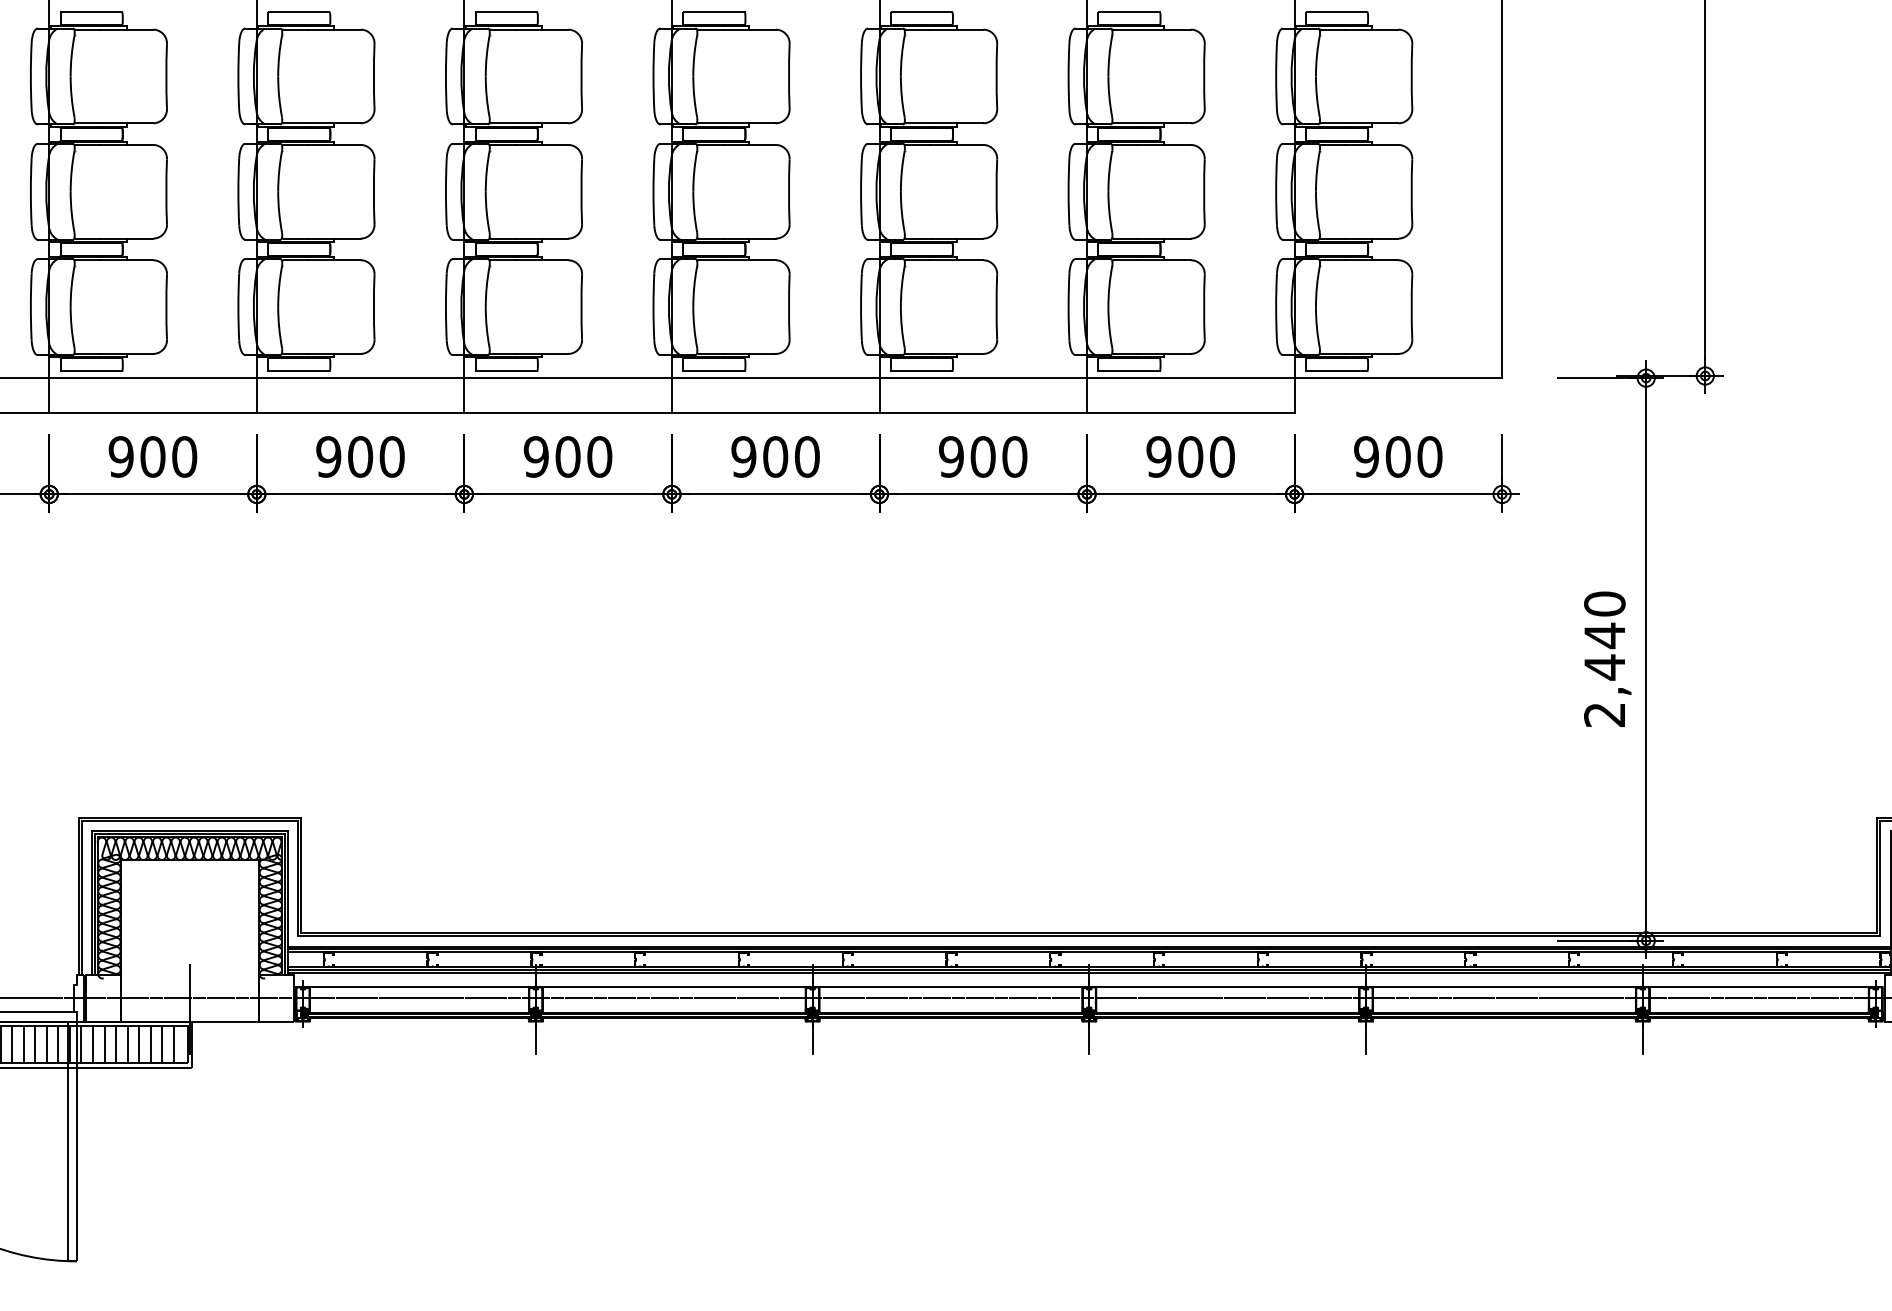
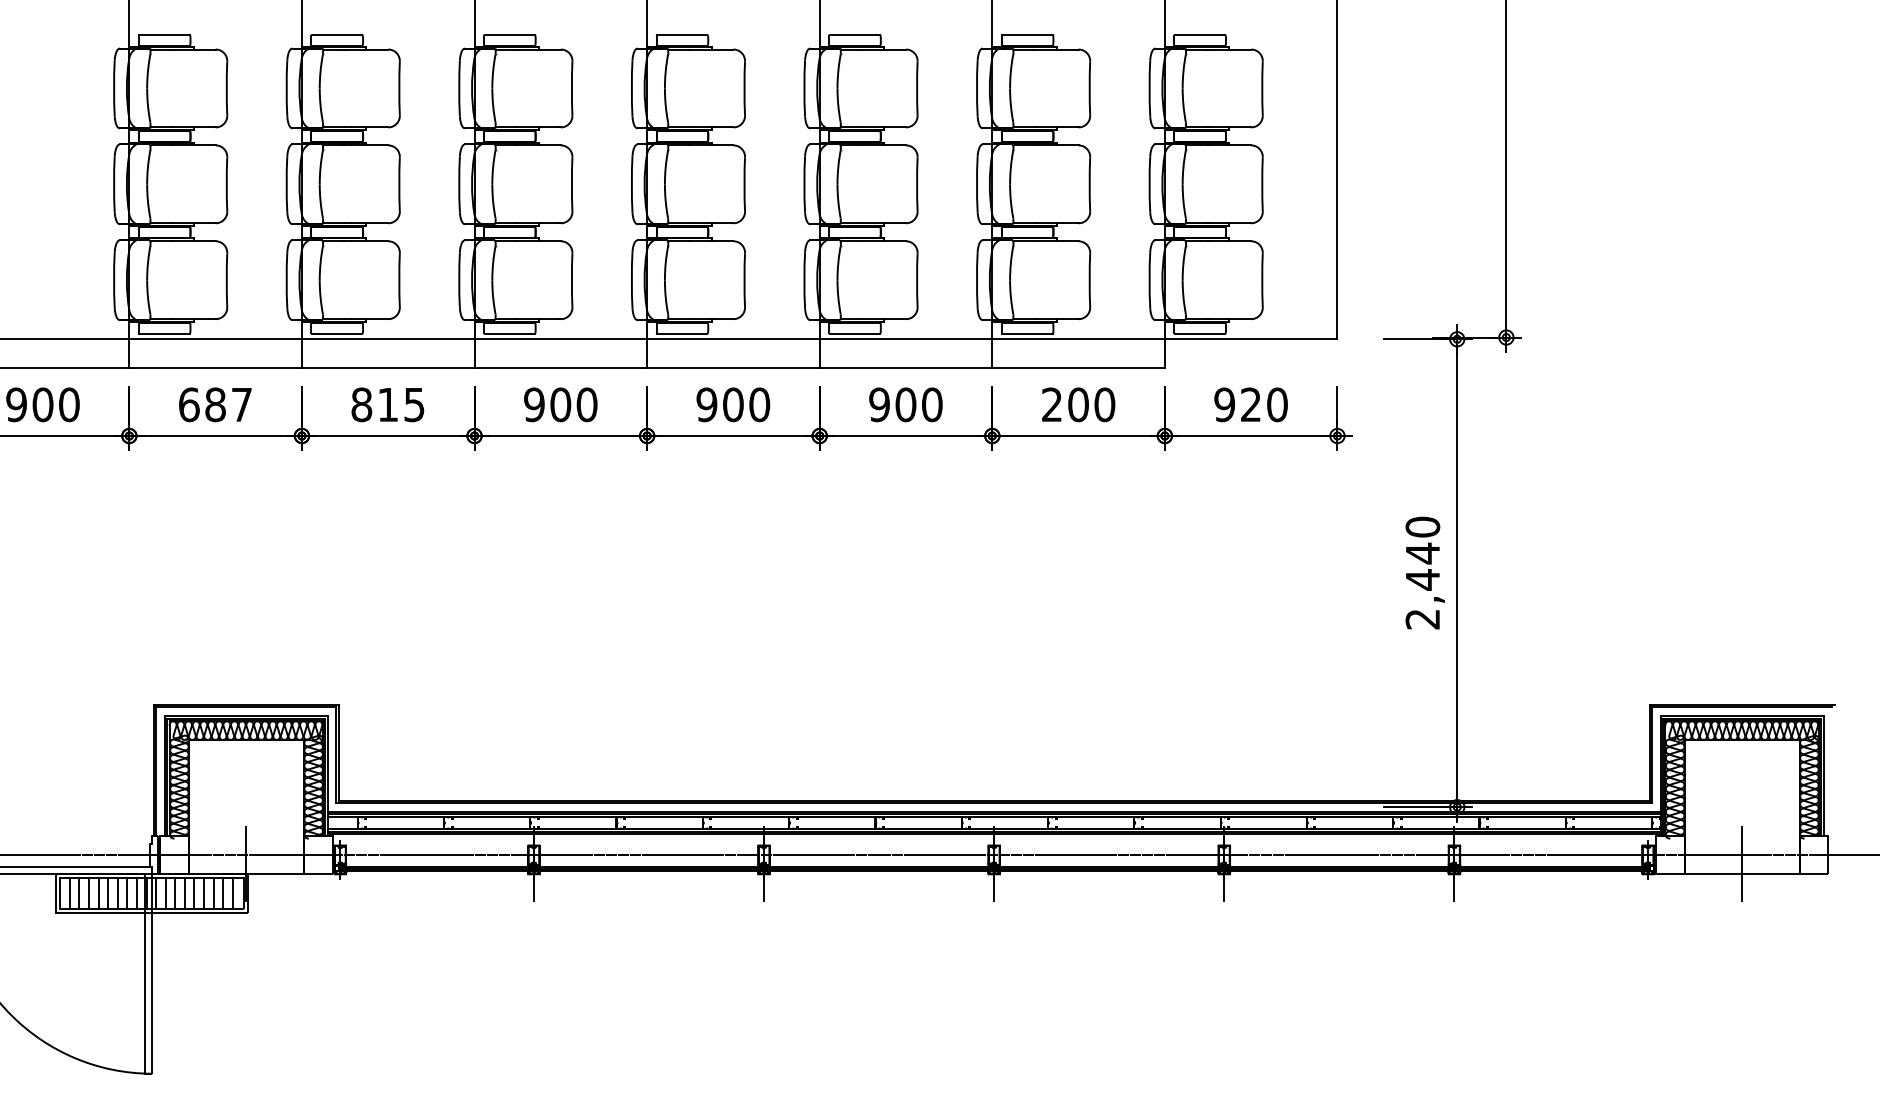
text: (152, 456) -> (215, 404), 900 -> 687
text: (359, 456) -> (387, 404), 900 -> 815
text: (1158, 456) -> (1051, 404), 900 -> 200
text: (1397, 456) -> (1250, 404), 900 -> 920
line: (1089, 986) -> (994, 845), removed

